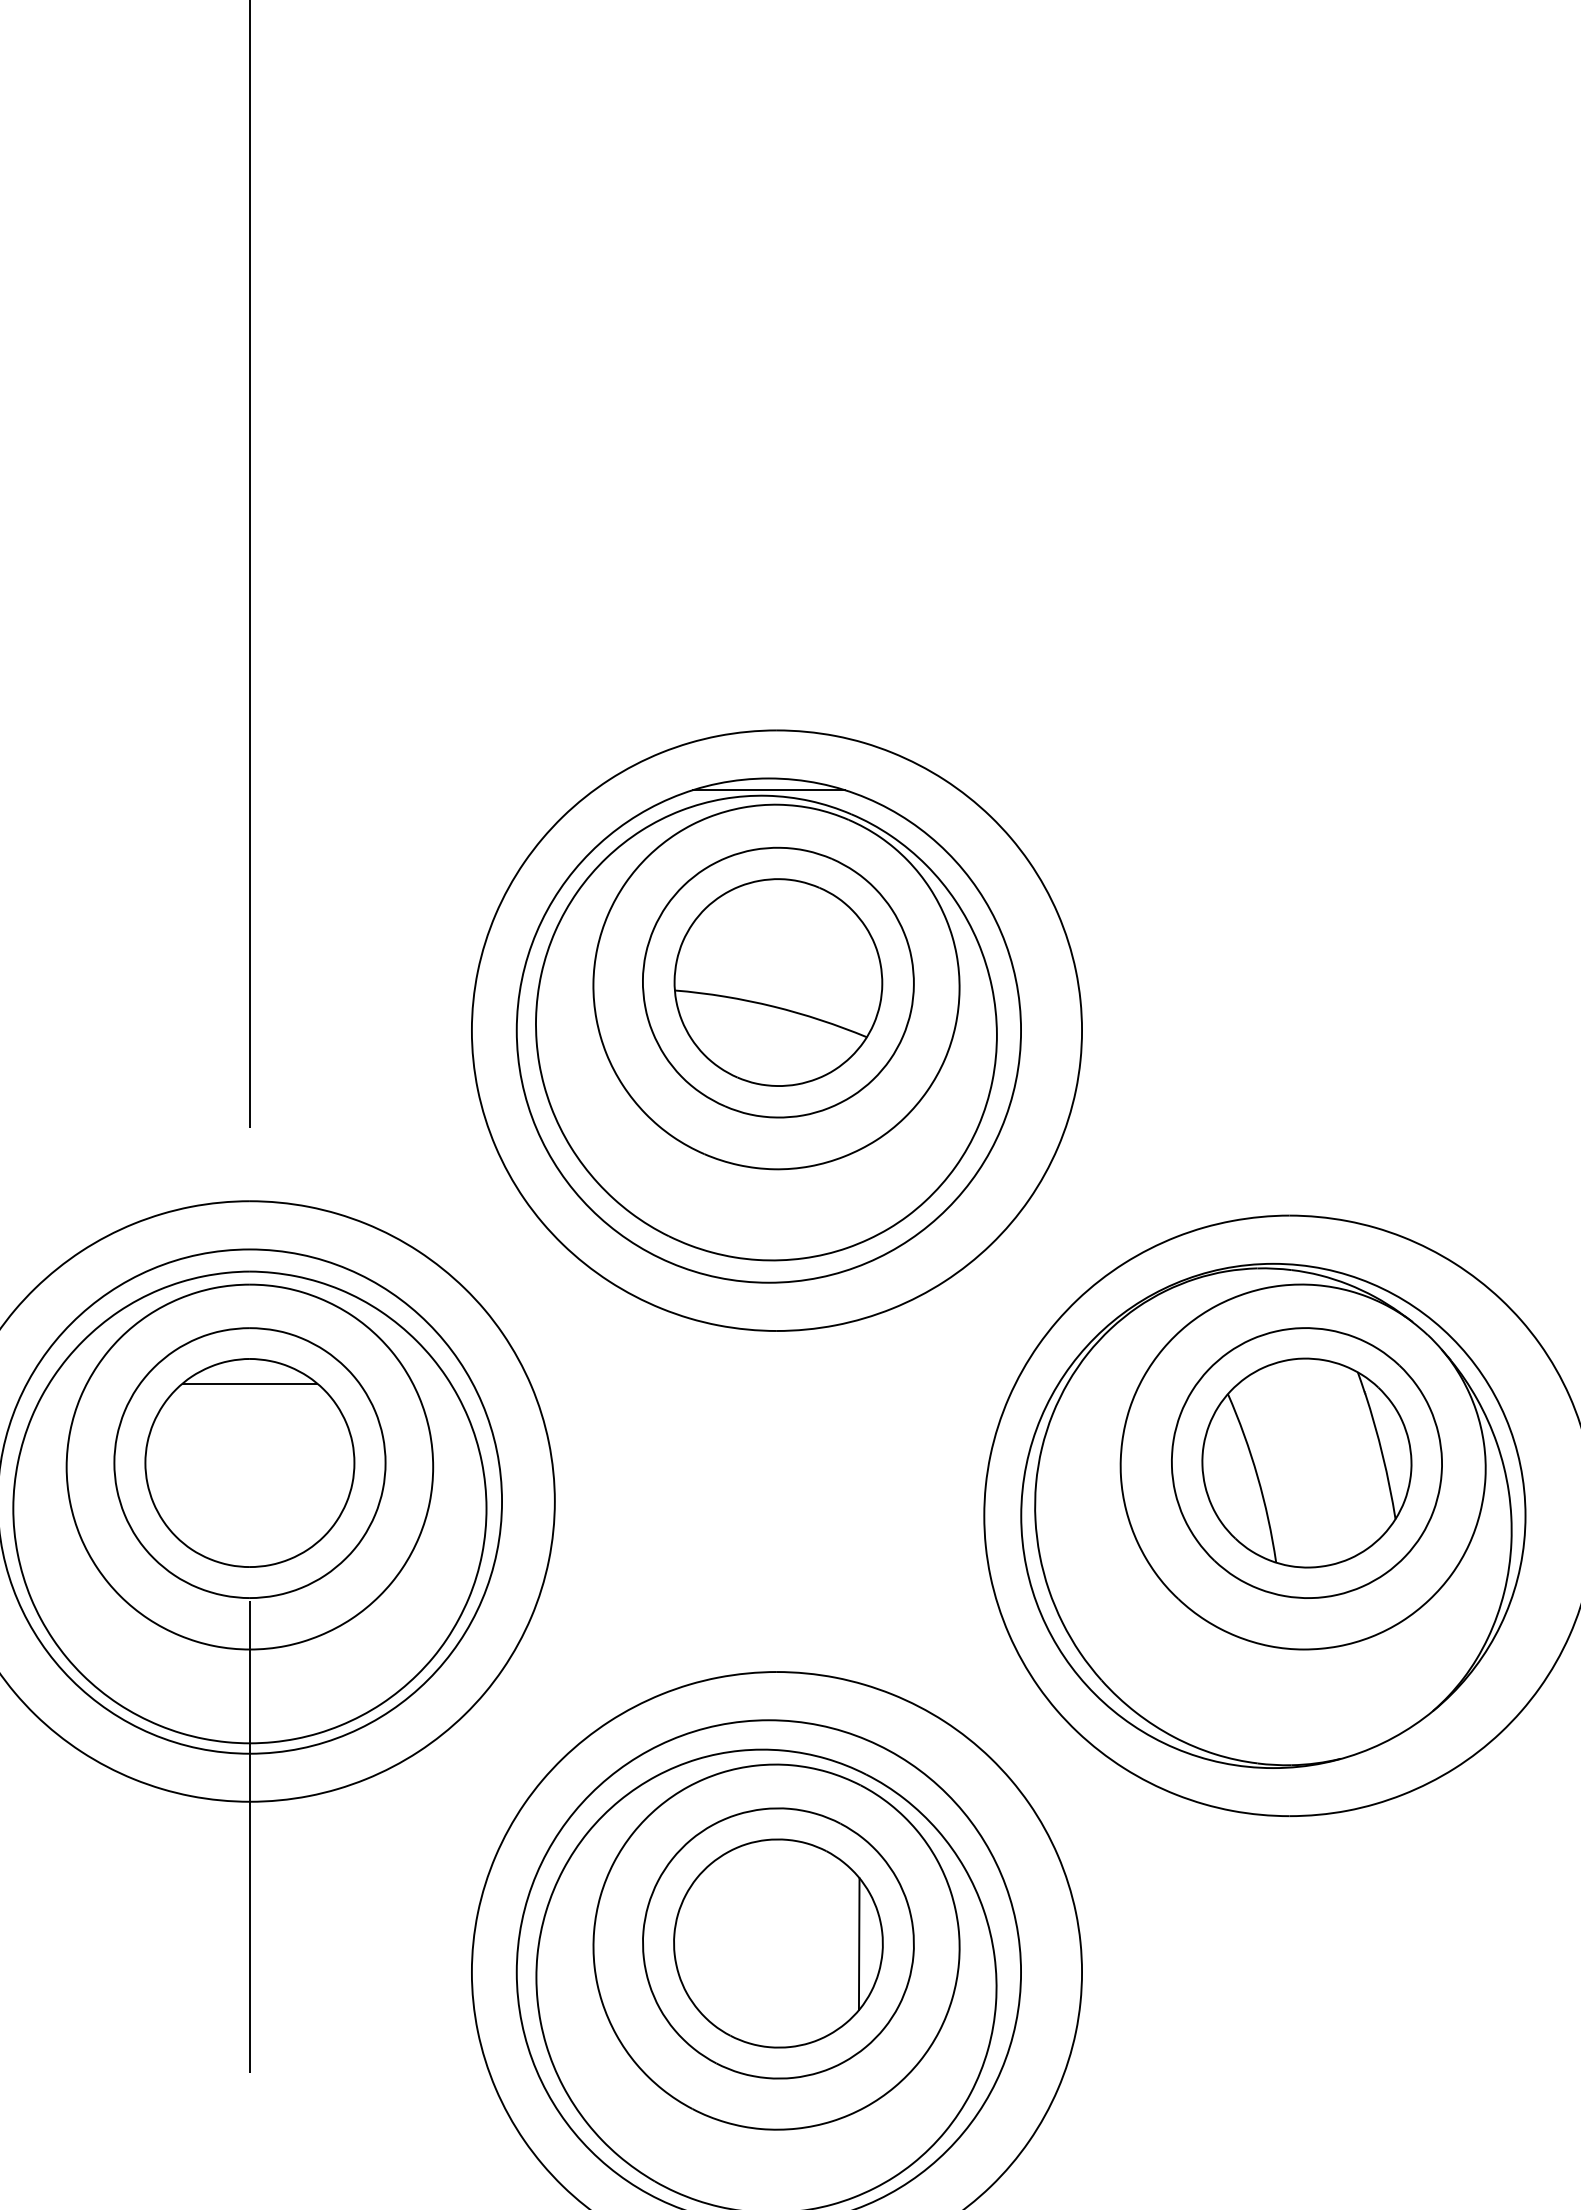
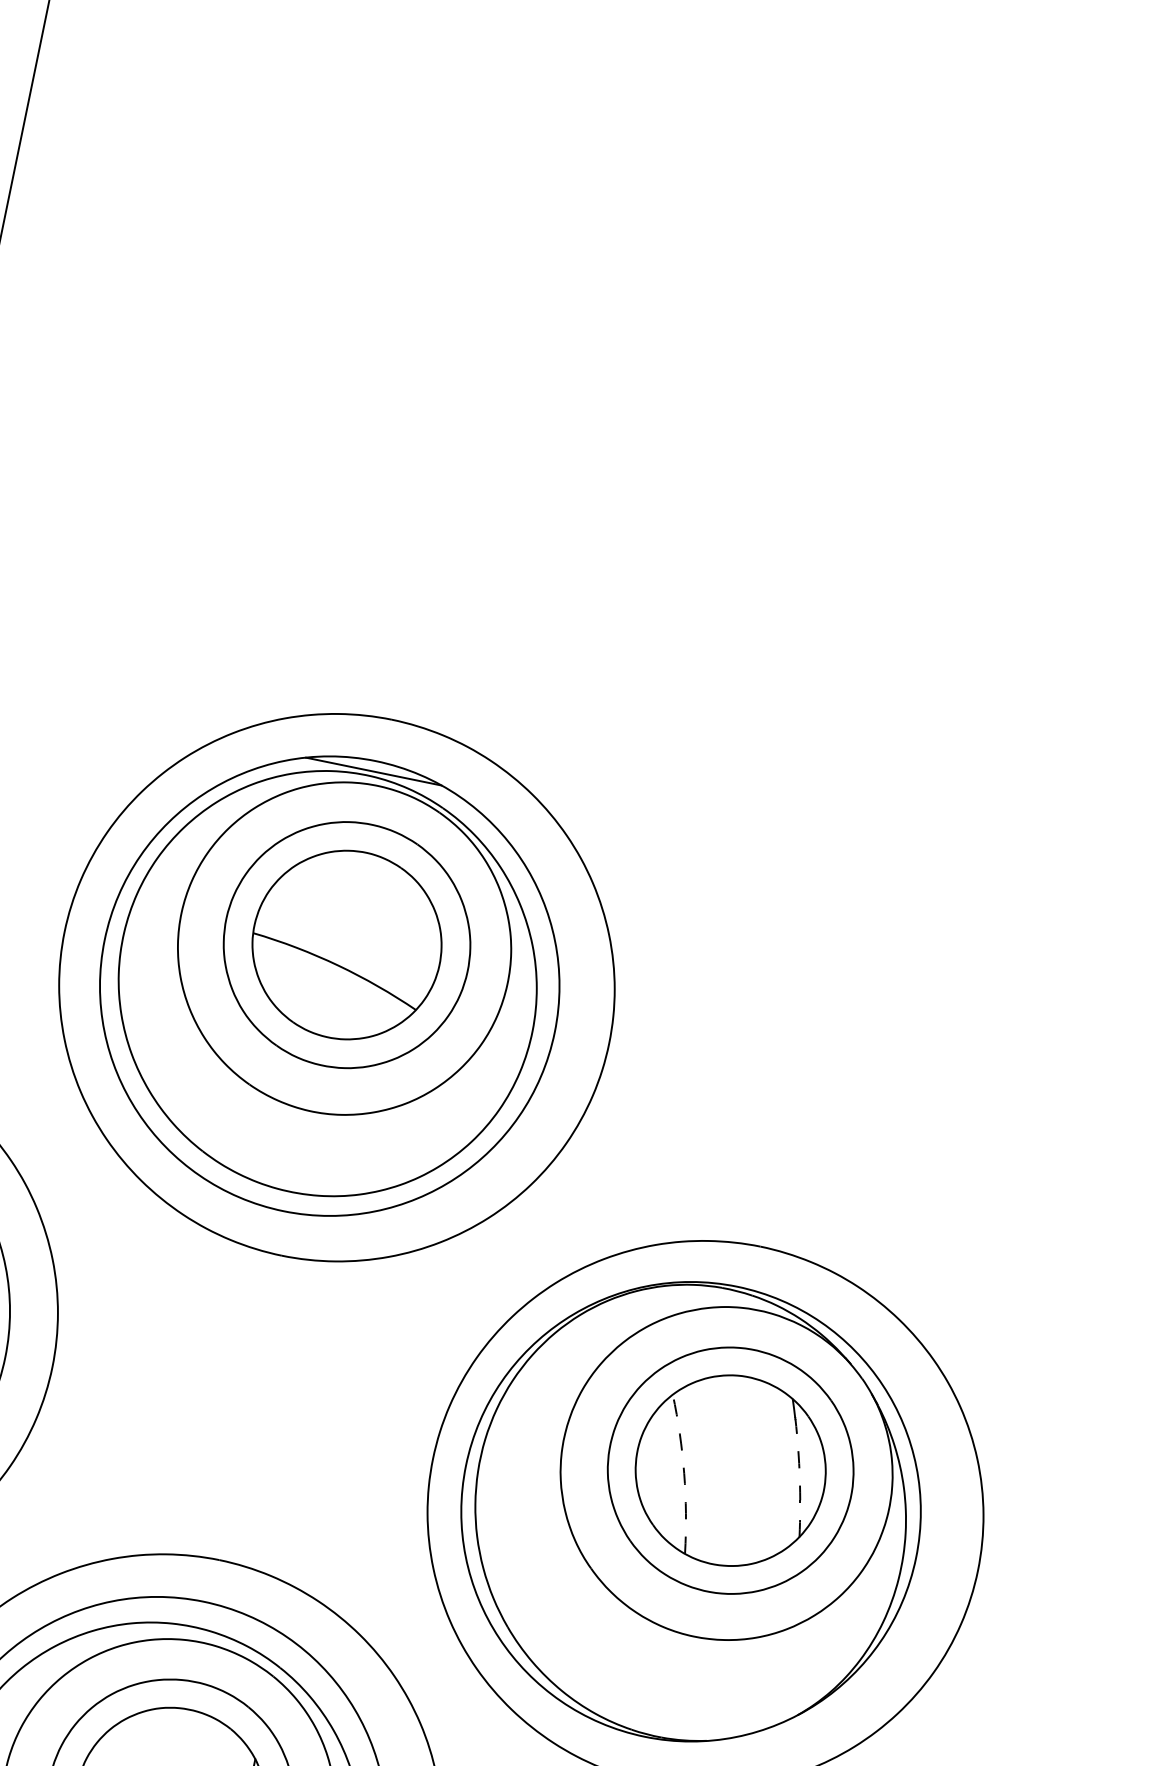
arc: (1382, 1455) -> (799, 1477), solid -> dashed
arc: (1257, 1476) -> (684, 1473), solid -> dashed

